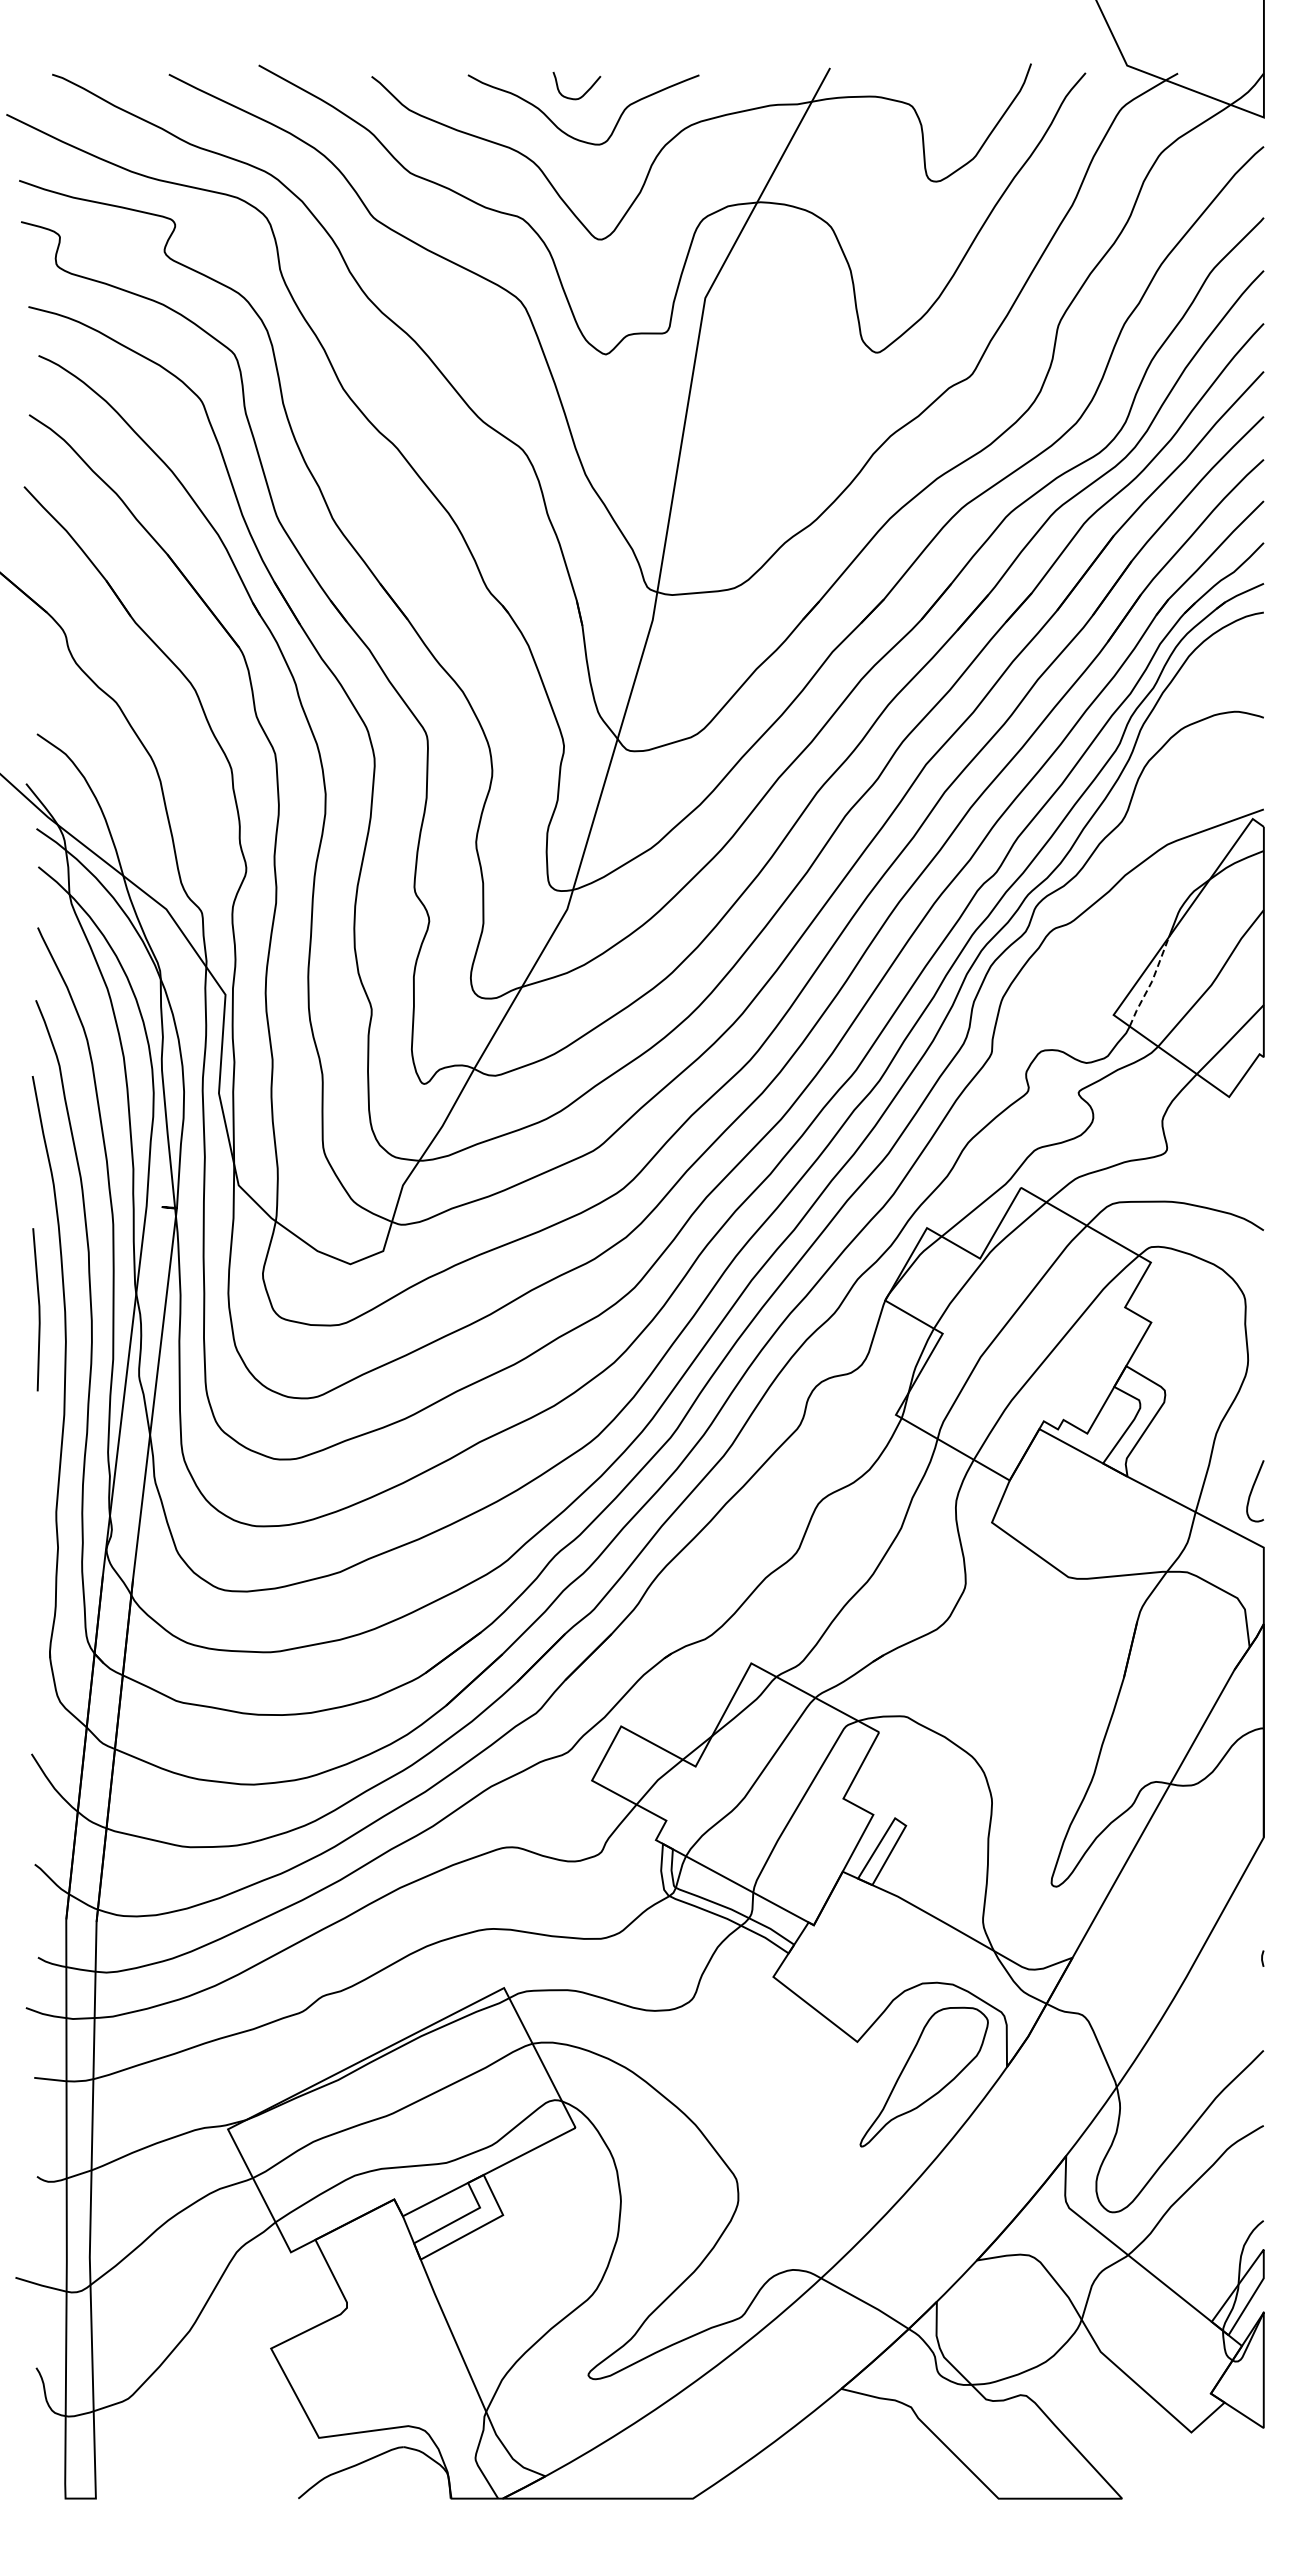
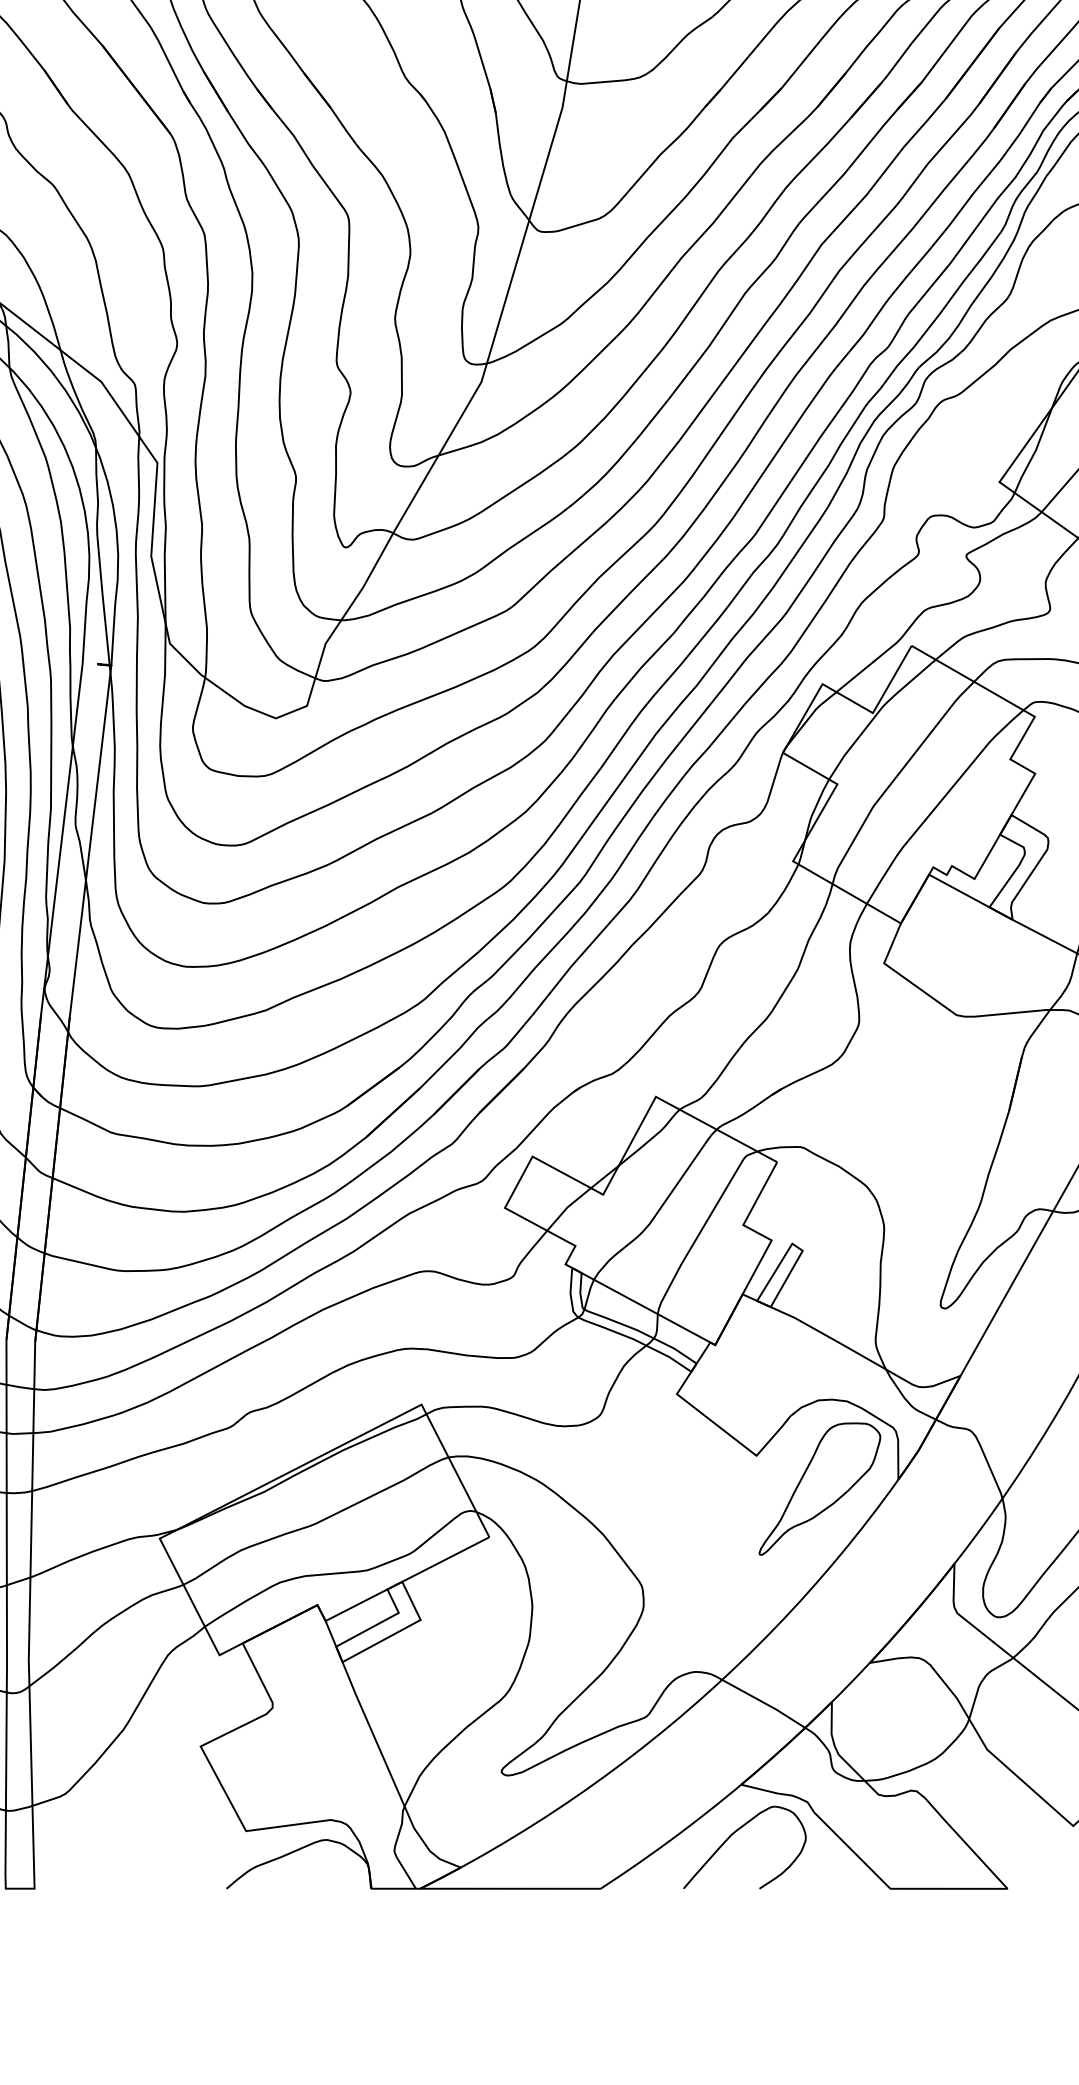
line: (1151, 982) -> (1035, 451), dashed -> solid
part: (833, 2441) -> (733, 1834), added

